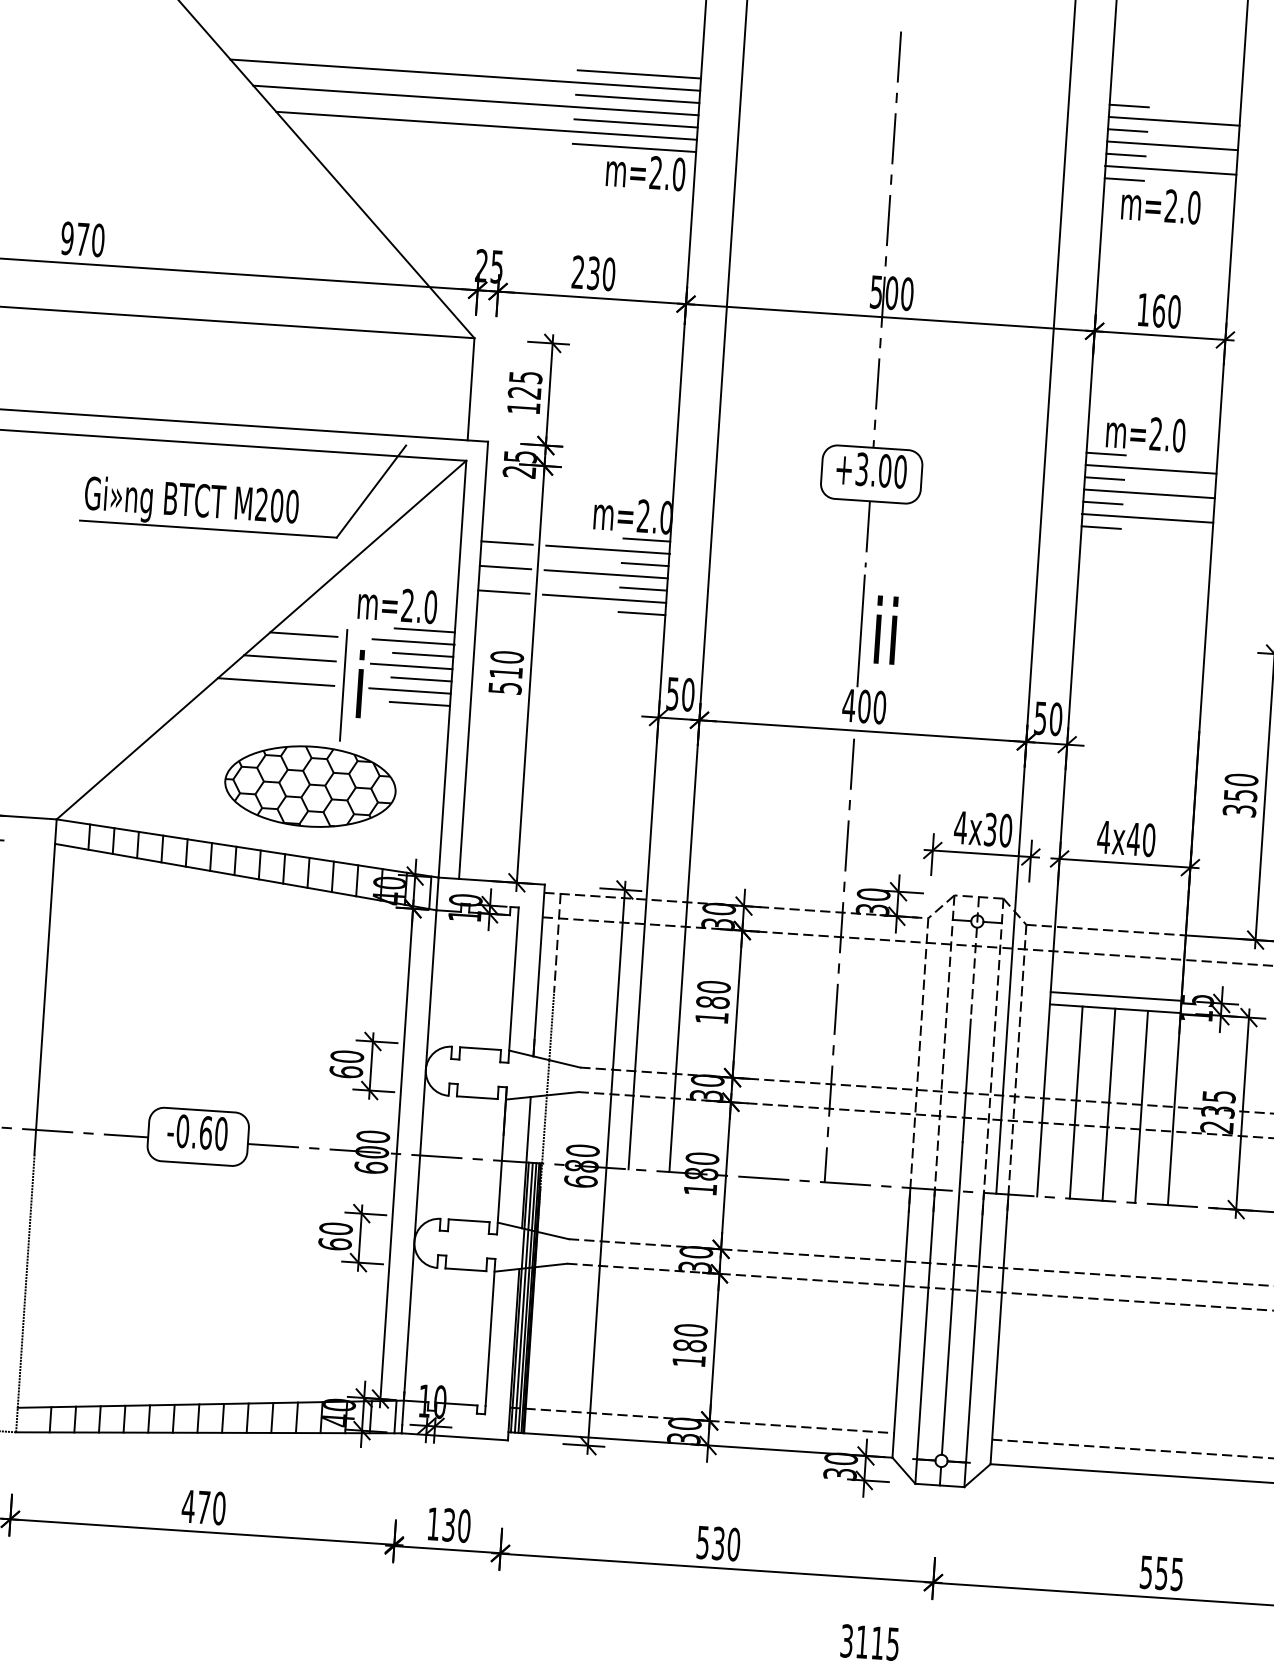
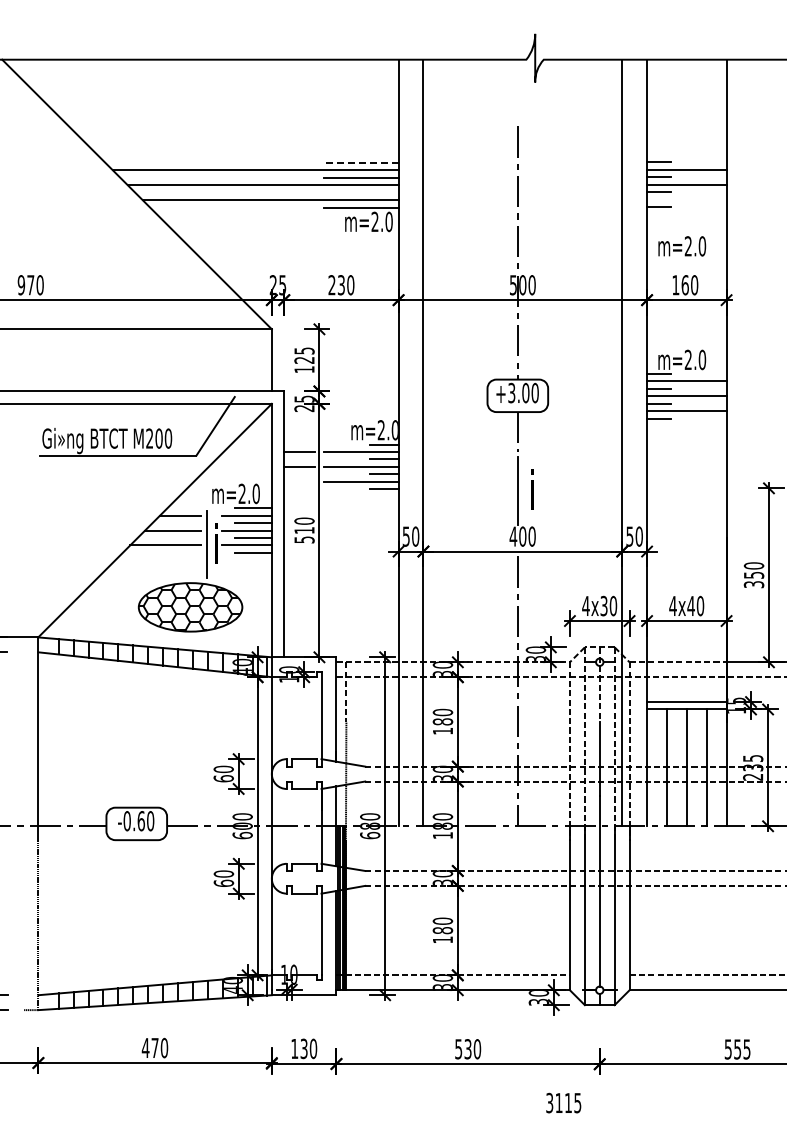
line: (638, 73) -> (360, 162), solid -> dashed
line: (635, 122) -> (360, 192), removed
line: (1170, 170) -> (686, 199), removed
text: (1161, 205) -> (682, 246), moved
line: (503, 591) -> (299, 481), removed
text: (885, 630) -> (532, 489), ii -> i

